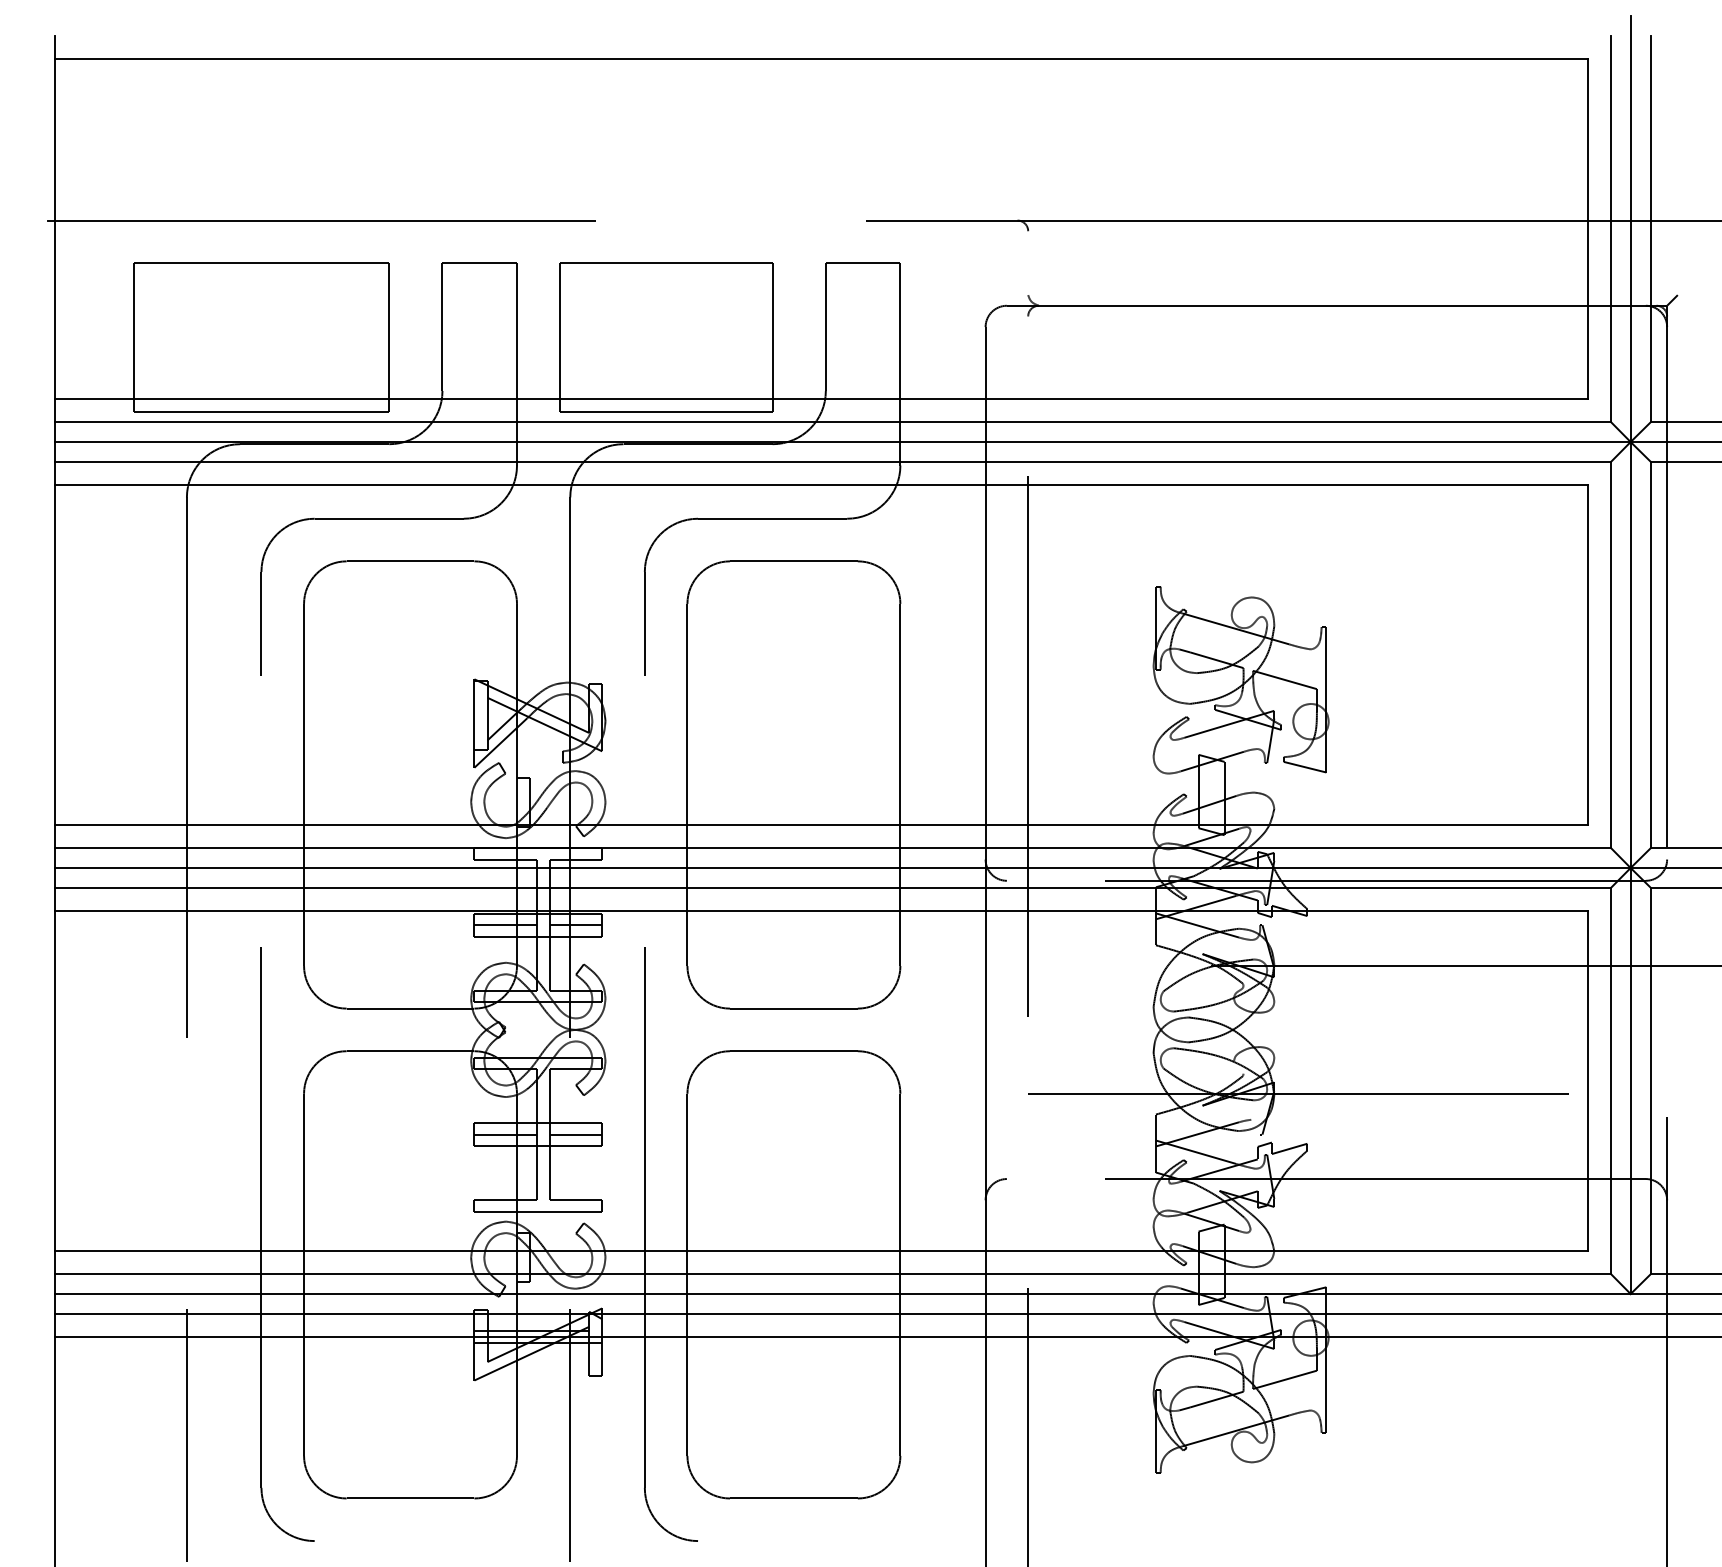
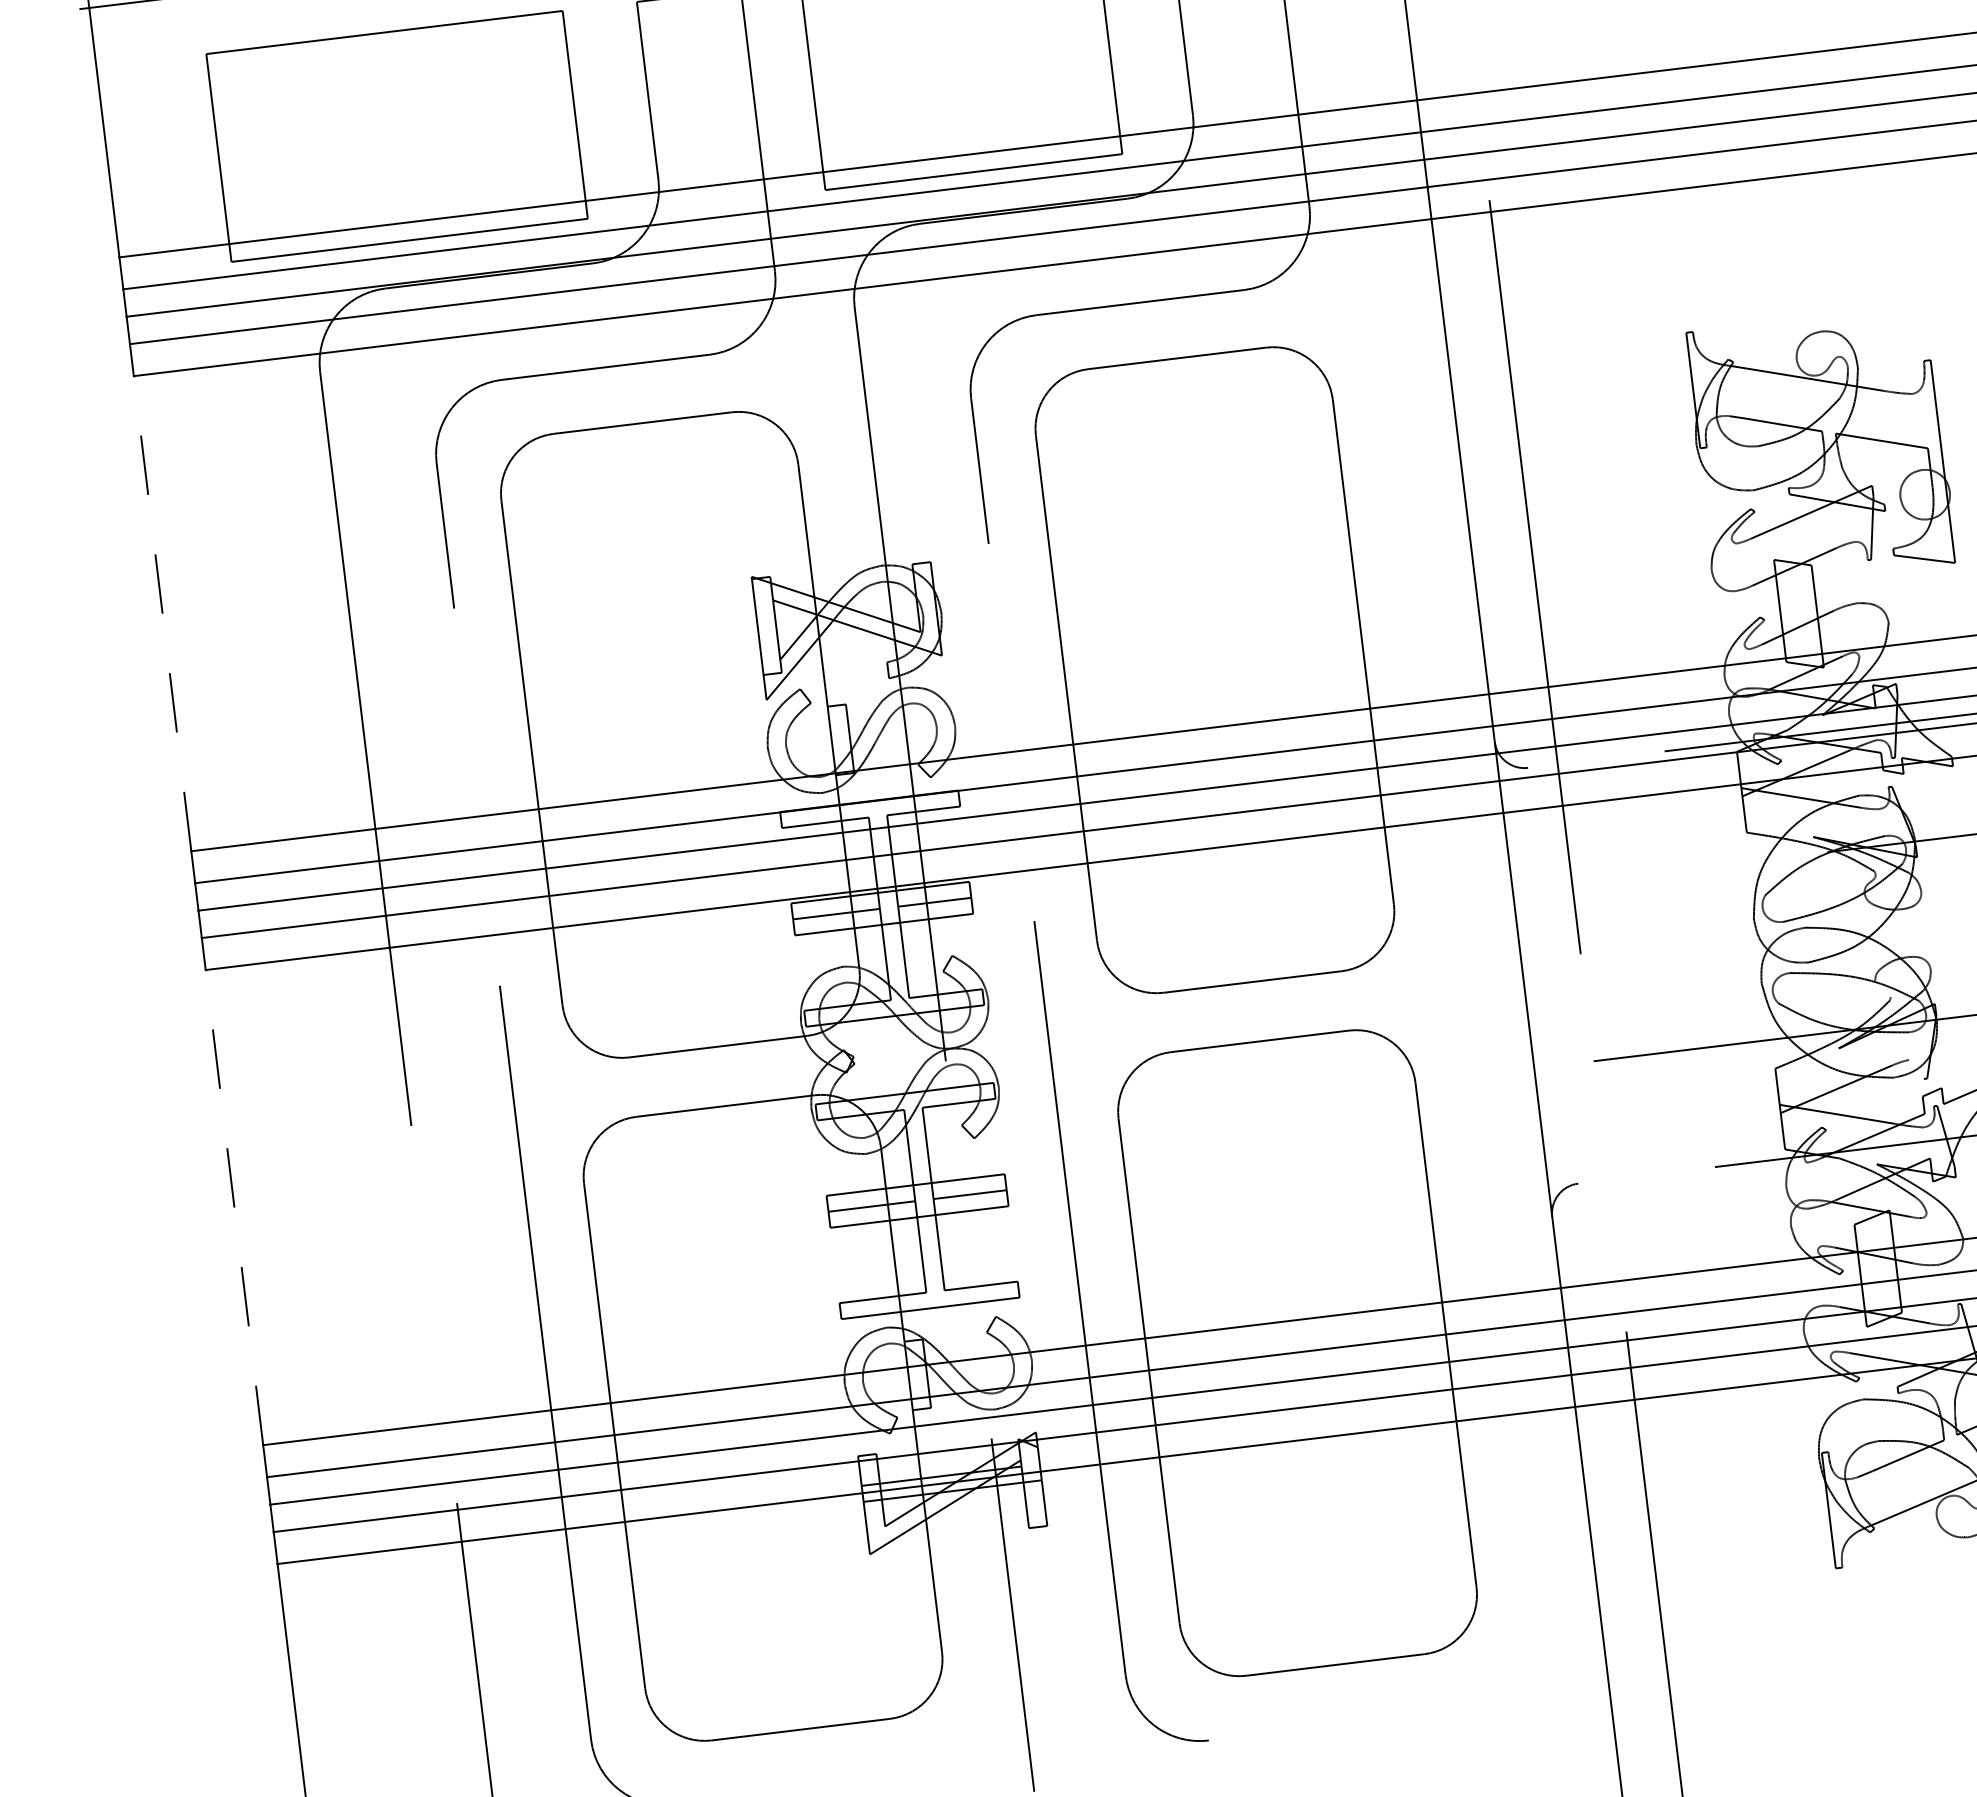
line: (54, 654) -> (162, 613), solid -> dashed
line: (54, 1080) -> (233, 1206), solid -> dashed

